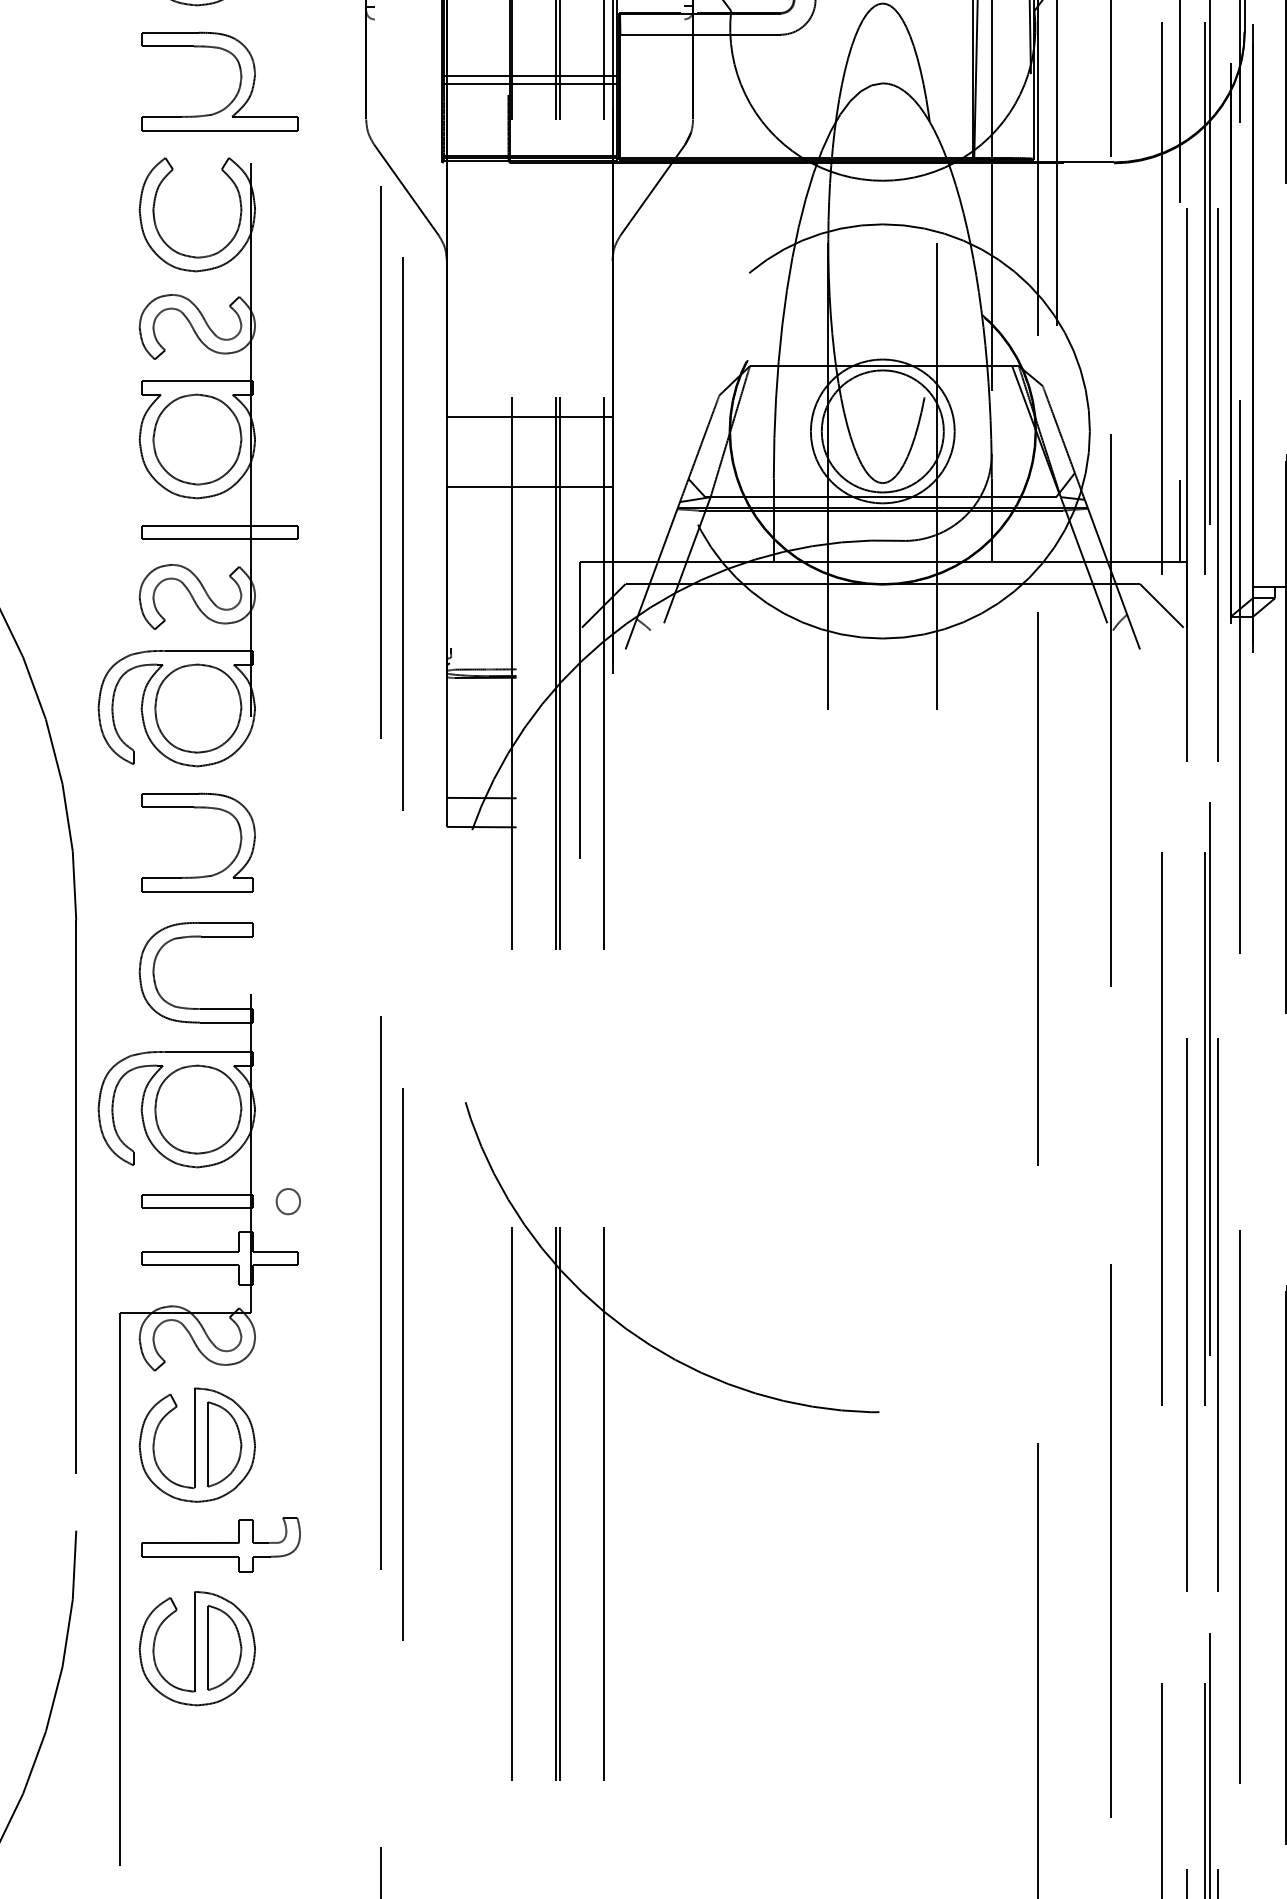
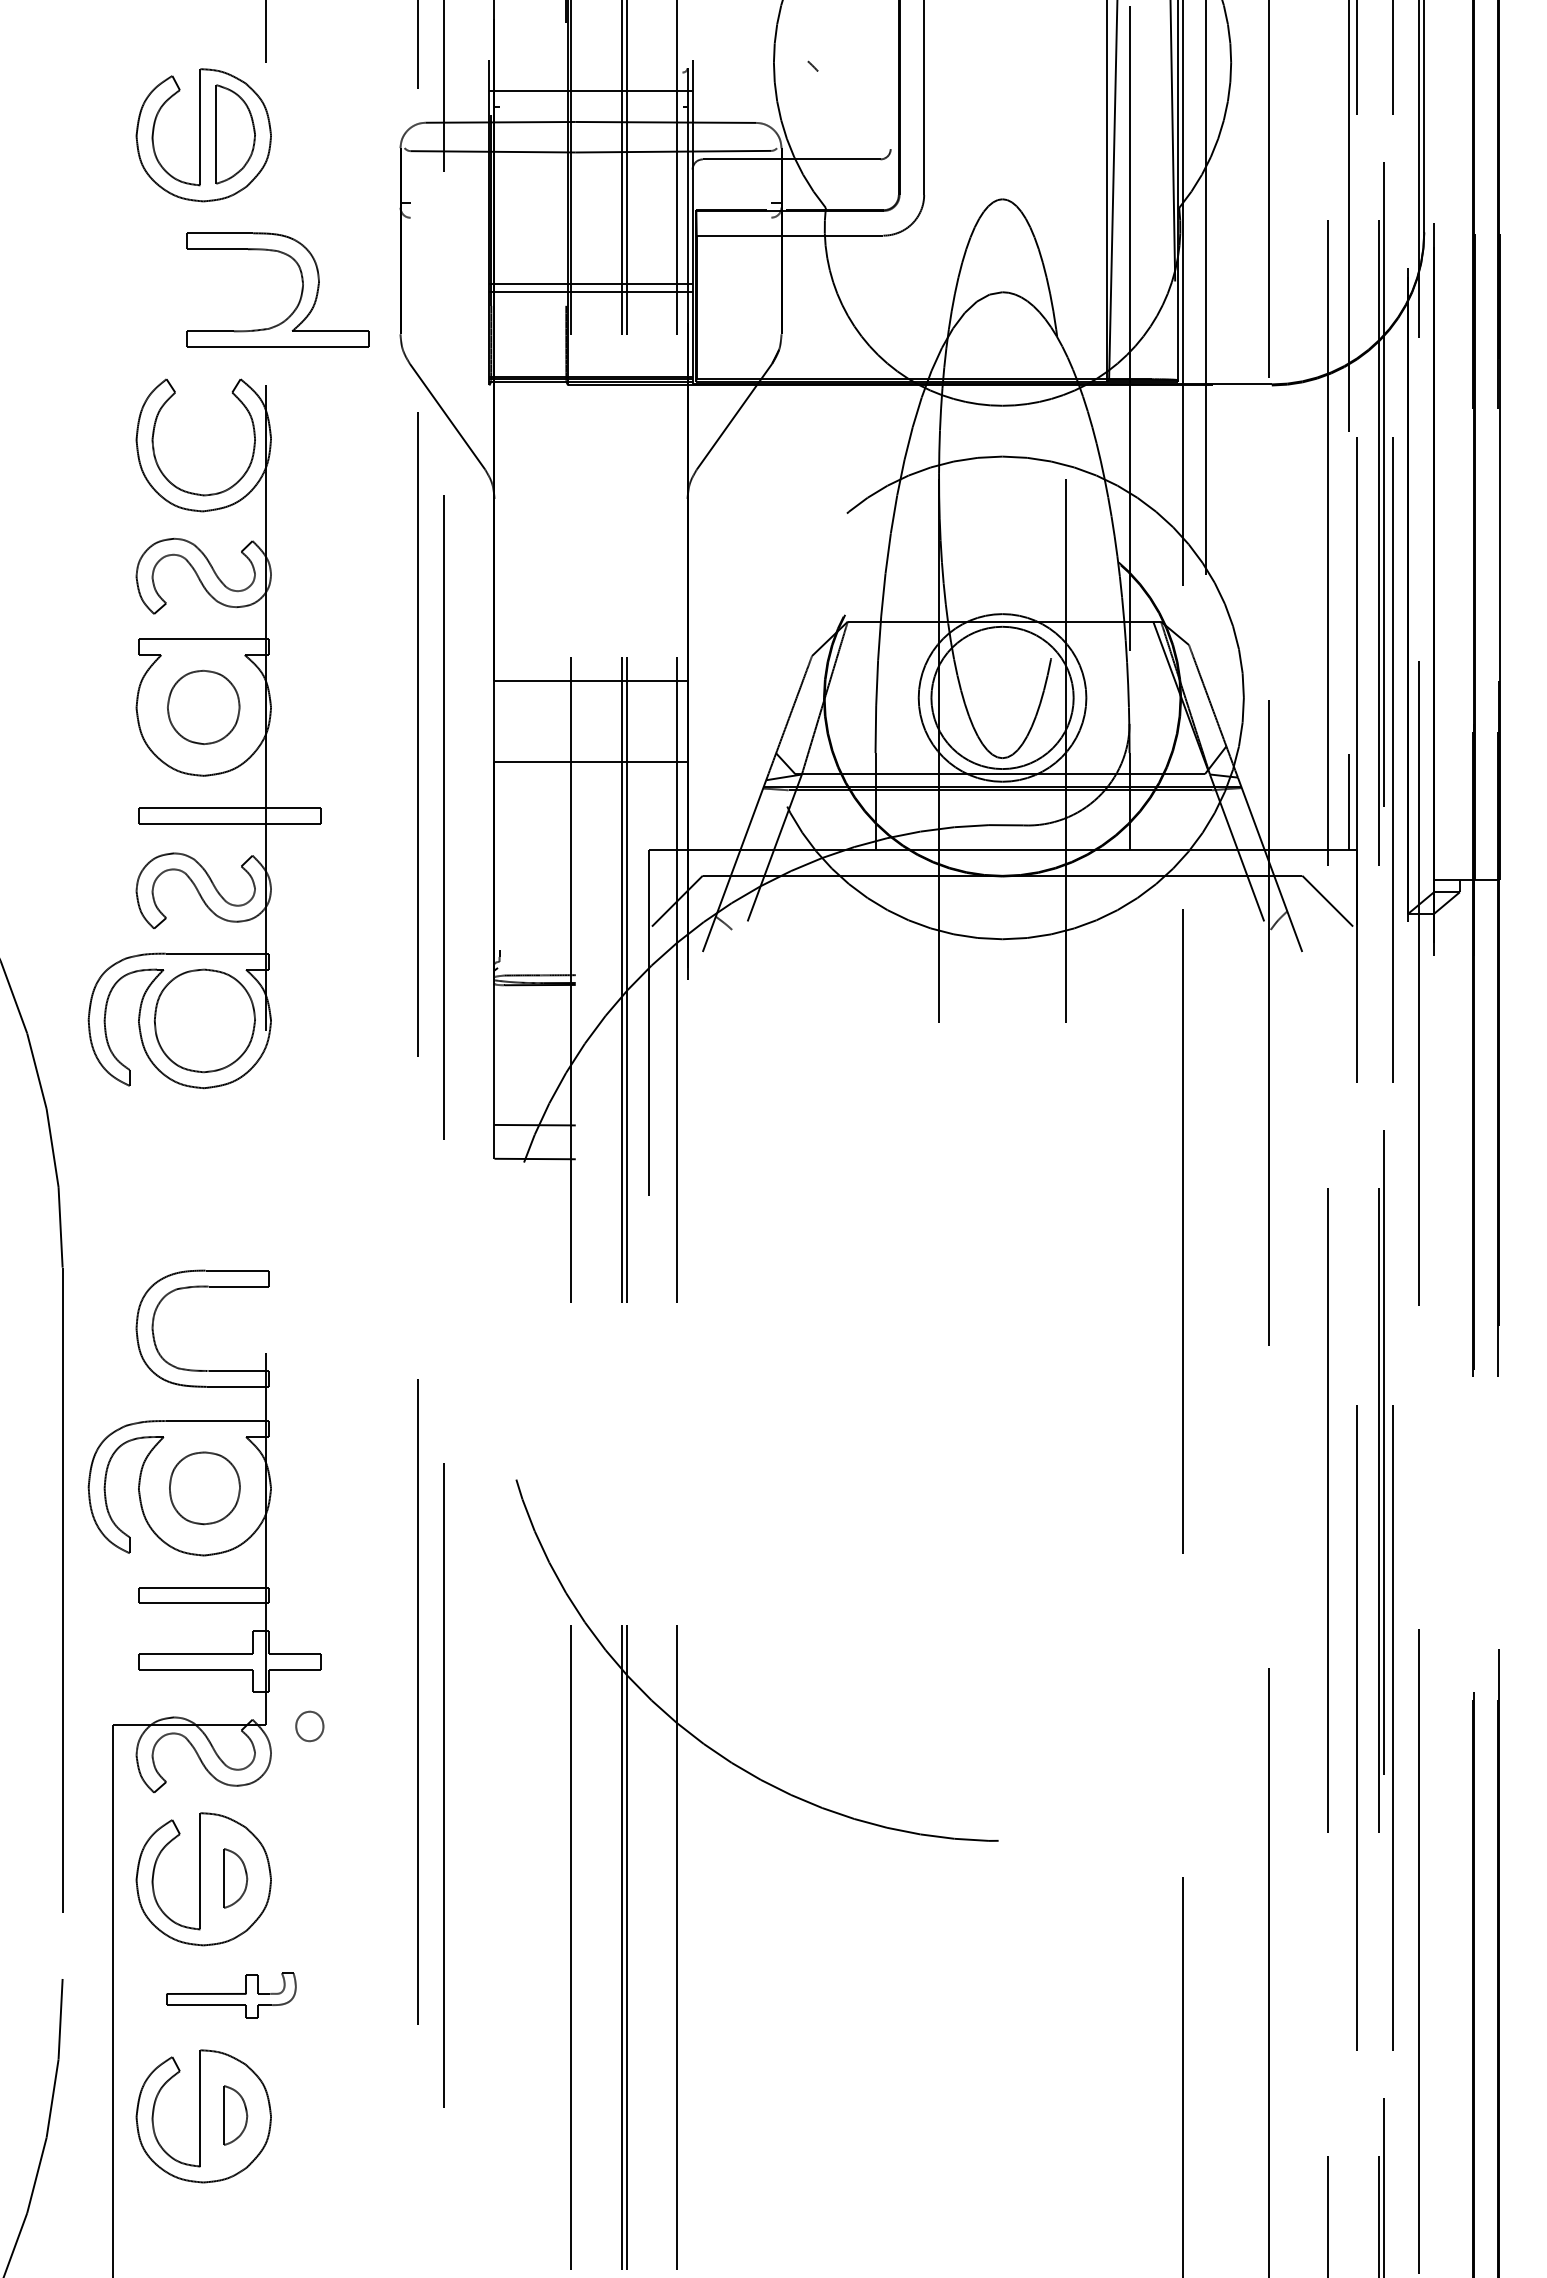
part: (239, 85) -> (300, 294), moved
part: (197, 439) -> (203, 707), size x0.7
part: (204, 808) -> (211, 1137), removed
part: (198, 1109) -> (204, 1488), size x0.7
part: (288, 1201) -> (309, 1726), moved
part: (224, 1444) -> (235, 1878), size x0.6
part: (221, 1544) -> (231, 1995), size x0.7
part: (224, 1647) -> (235, 2115), size x0.6

